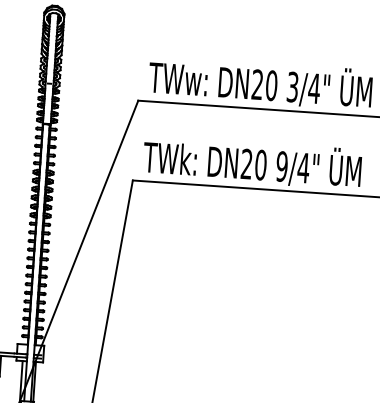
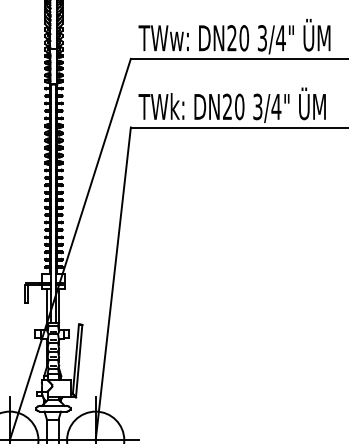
text: (281, 166) -> (257, 106), 9/4" -> 3/4"

